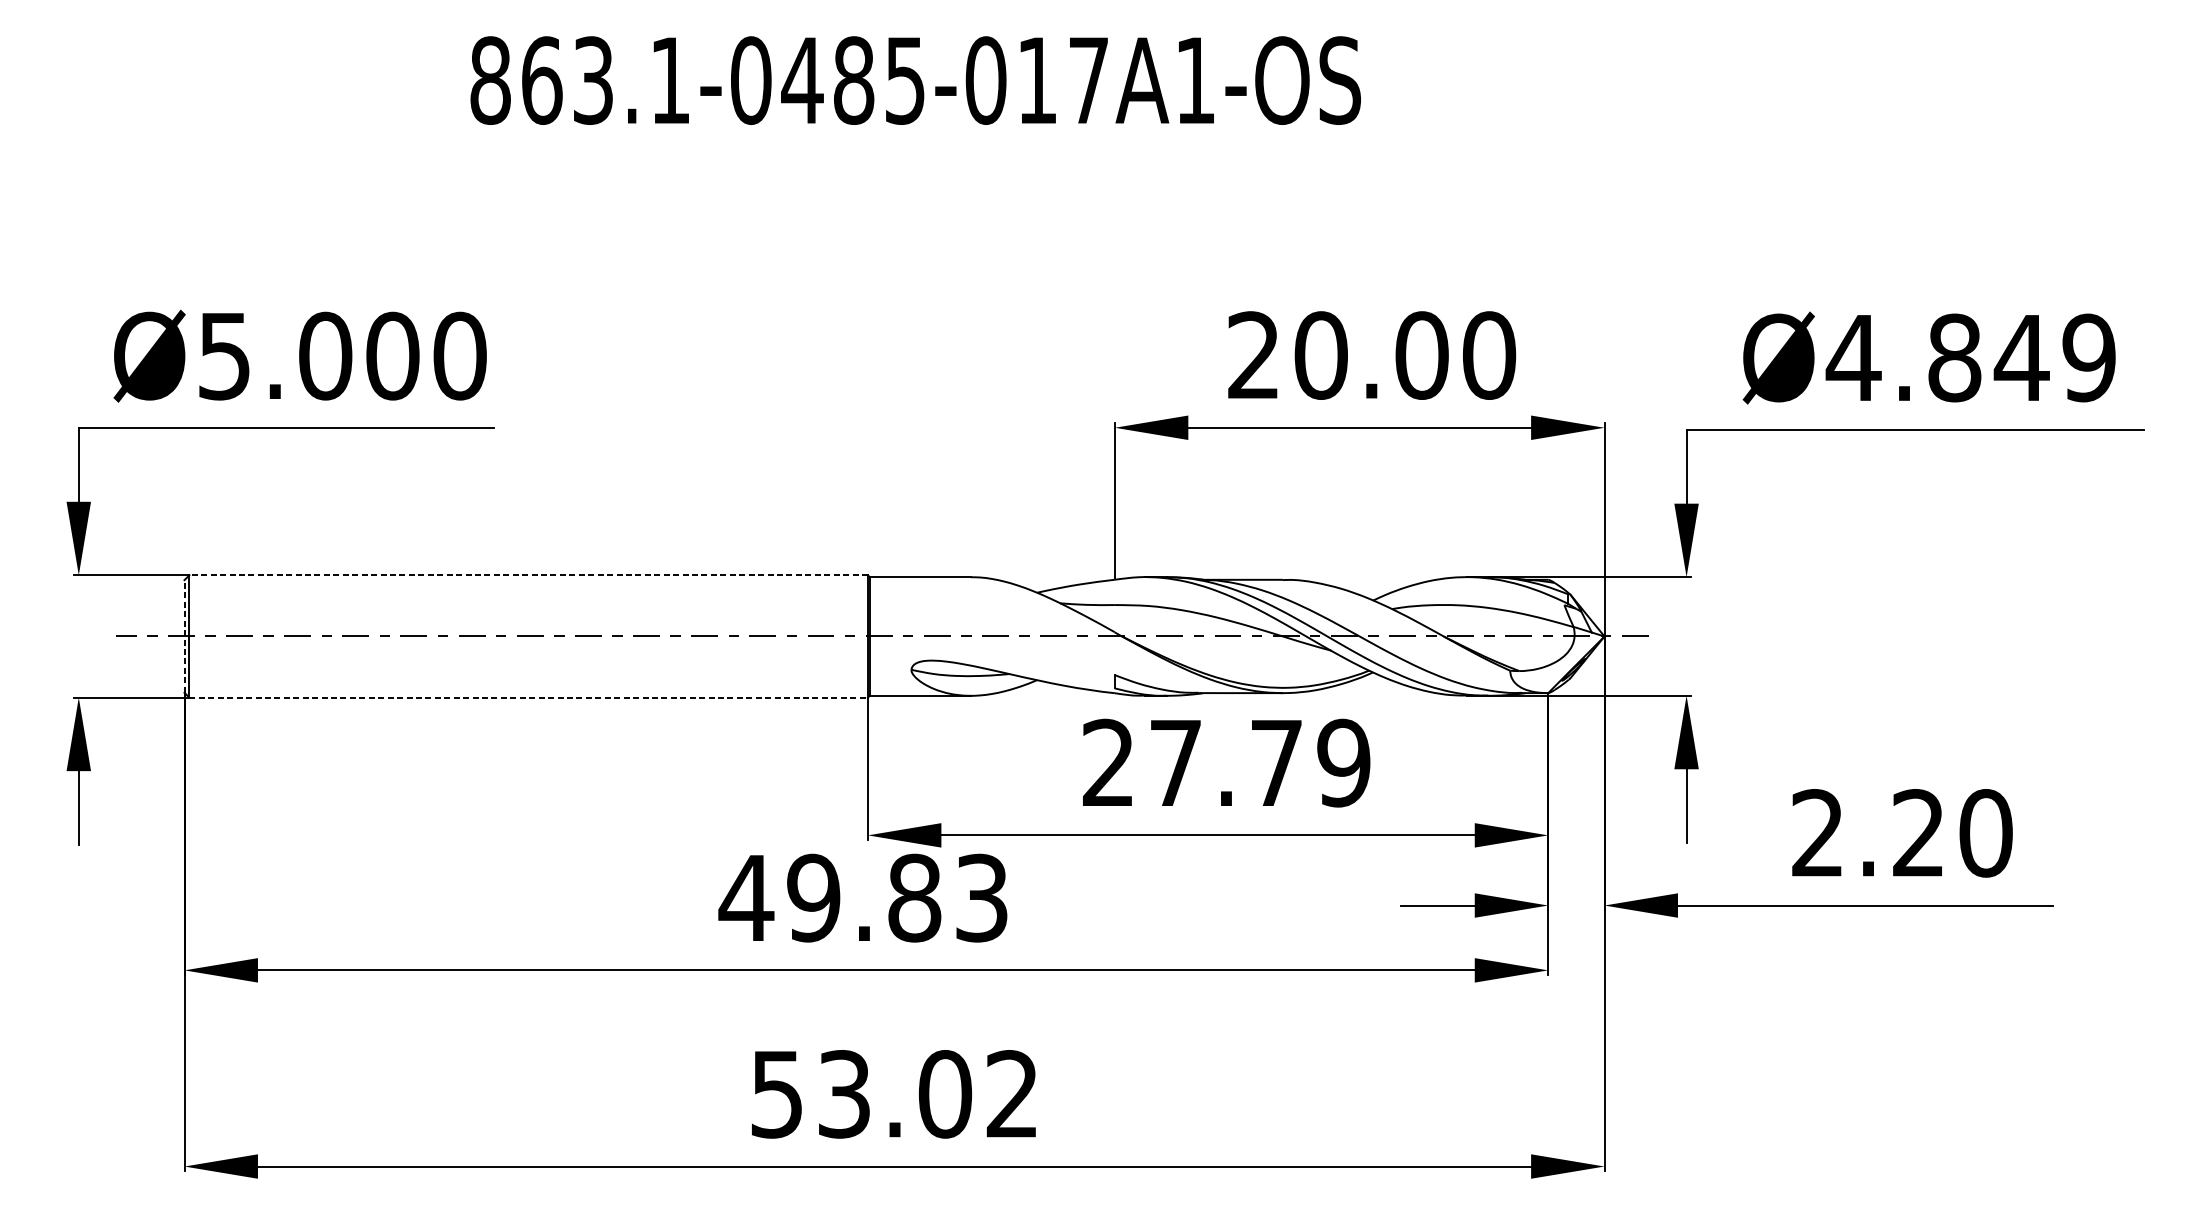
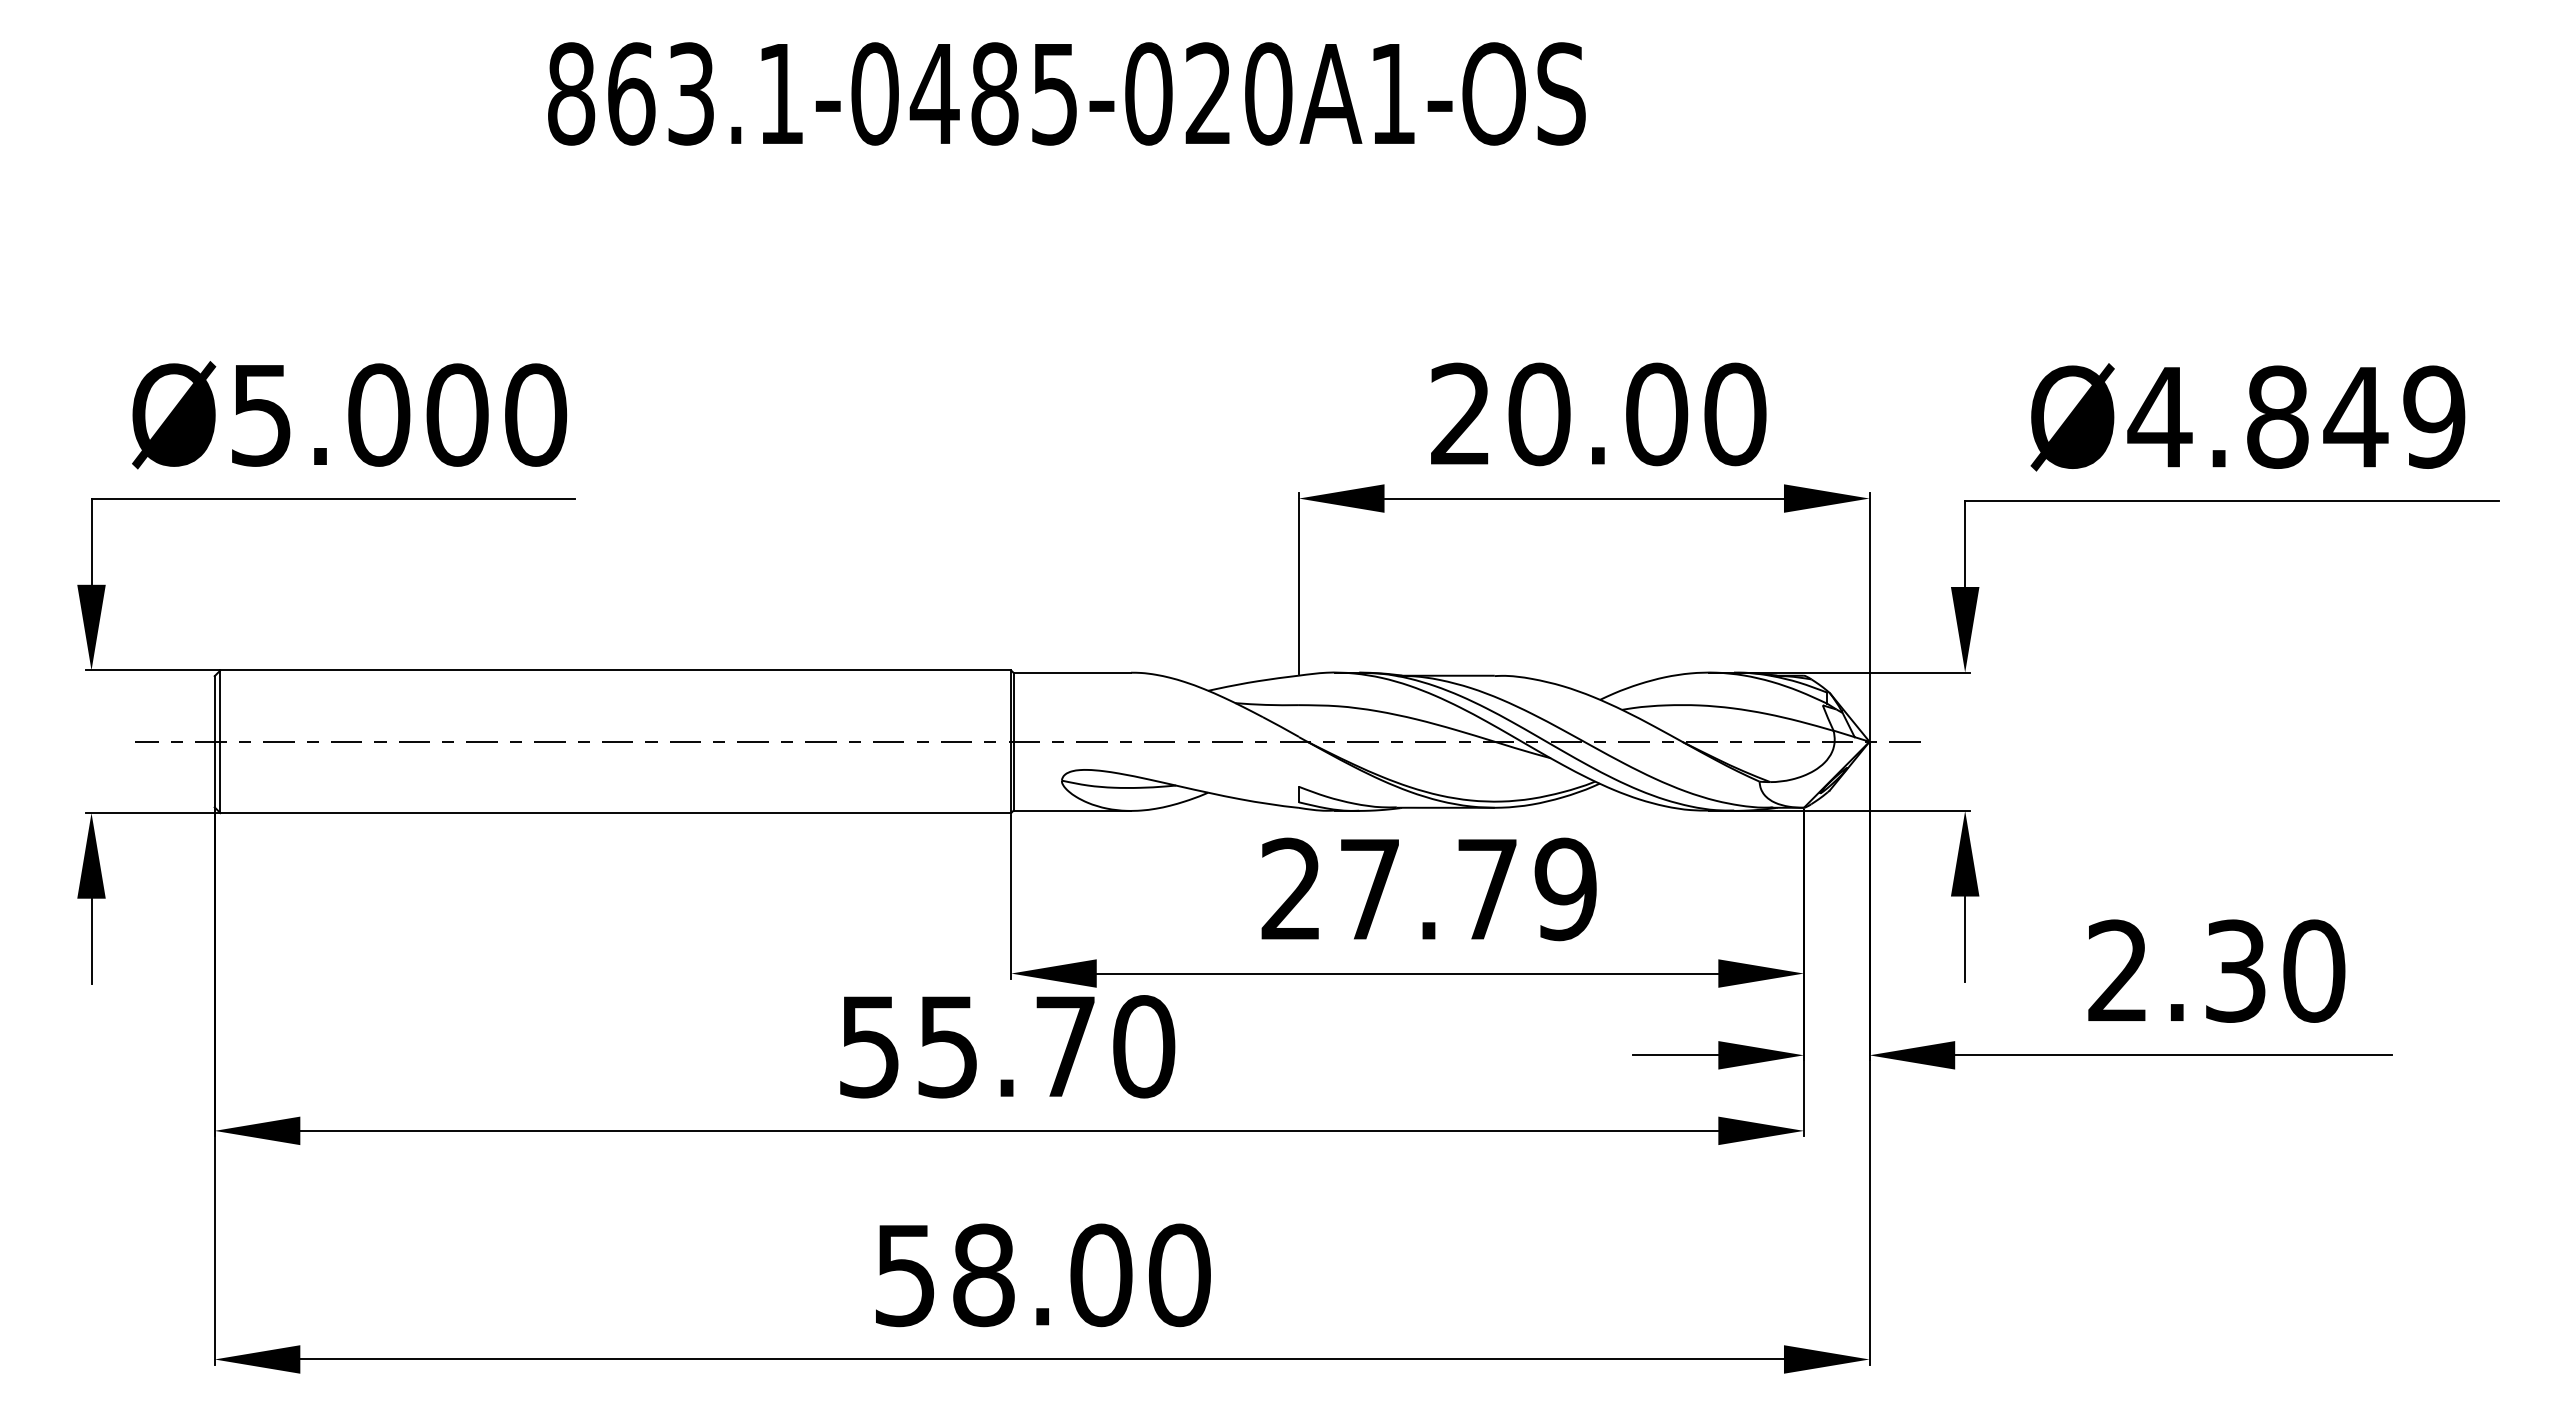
text: (1063, 80) -> (1238, 93), 863.1-0485-017A1-OS -> 863.1-0485-020A1-OS
line: (528, 575) -> (615, 670), dashed -> solid
line: (184, 636) -> (214, 741), dashed -> solid
line: (529, 698) -> (616, 813), dashed -> solid
text: (1918, 832) -> (2235, 970), 2.20 -> 2.30
text: (863, 897) -> (1005, 1046), 49.83 -> 55.70
text: (928, 1094) -> (1081, 1275), 53.02 -> 58.00

